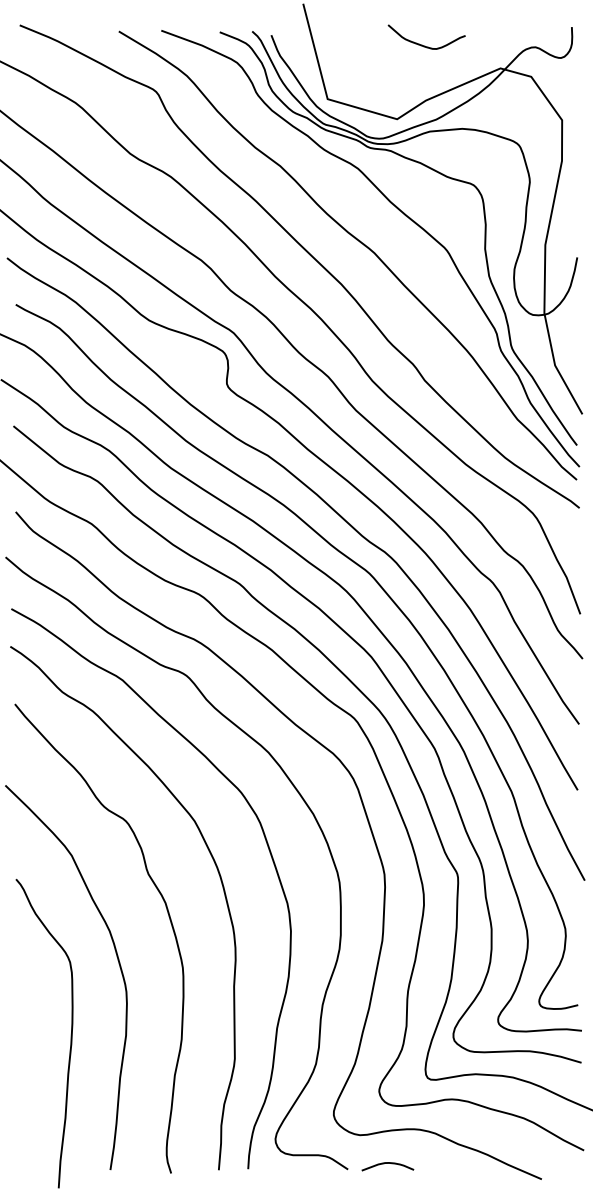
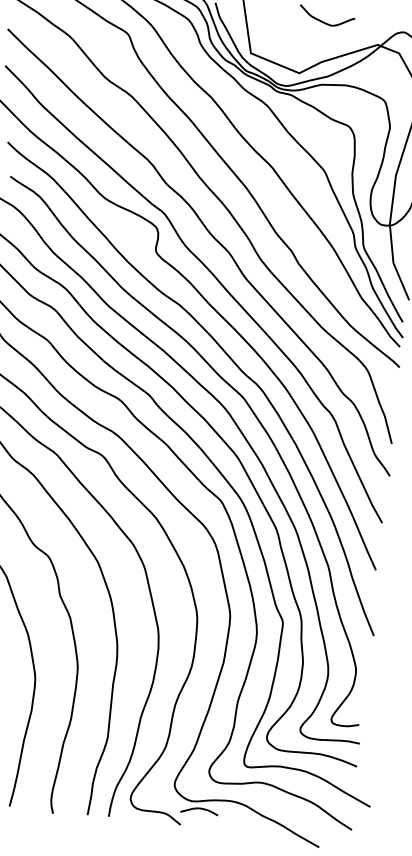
curve: (387, 1163) -> (199, 808), moved

